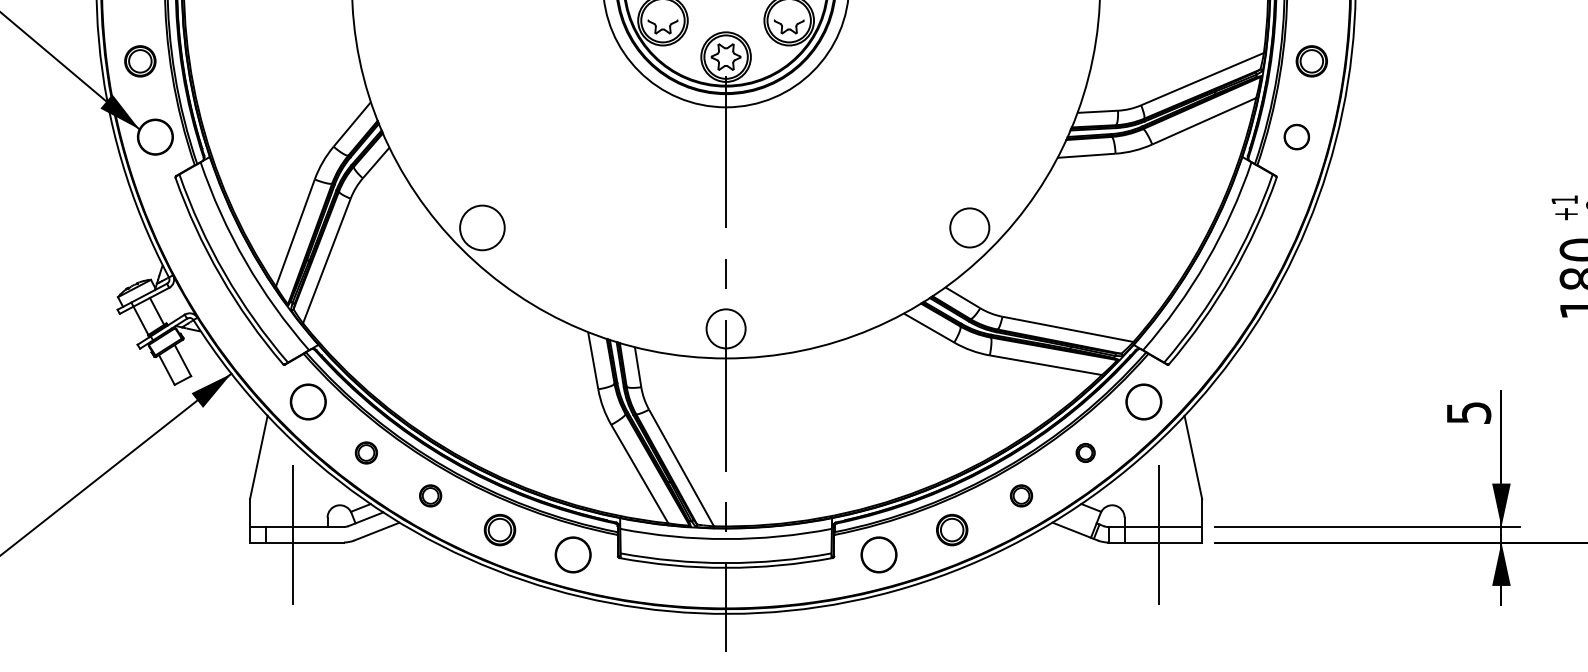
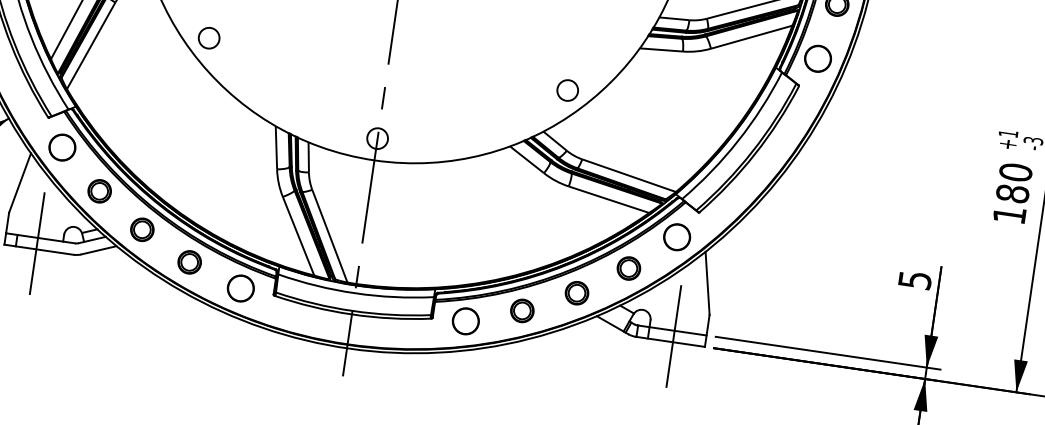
circle: (1296, 136) -> (817, 58), size x1.43
circle: (482, 227) -> (209, 37), size x0.62
circle: (969, 227) -> (567, 90), size x0.71
circle: (726, 328) -> (377, 138), size x0.71
part: (366, 452) -> (99, 190), size x1.43
part: (1085, 452) -> (628, 268), size x1.67
part: (430, 495) -> (142, 229), size x1.43
part: (1021, 495) -> (577, 292), size x1.43

